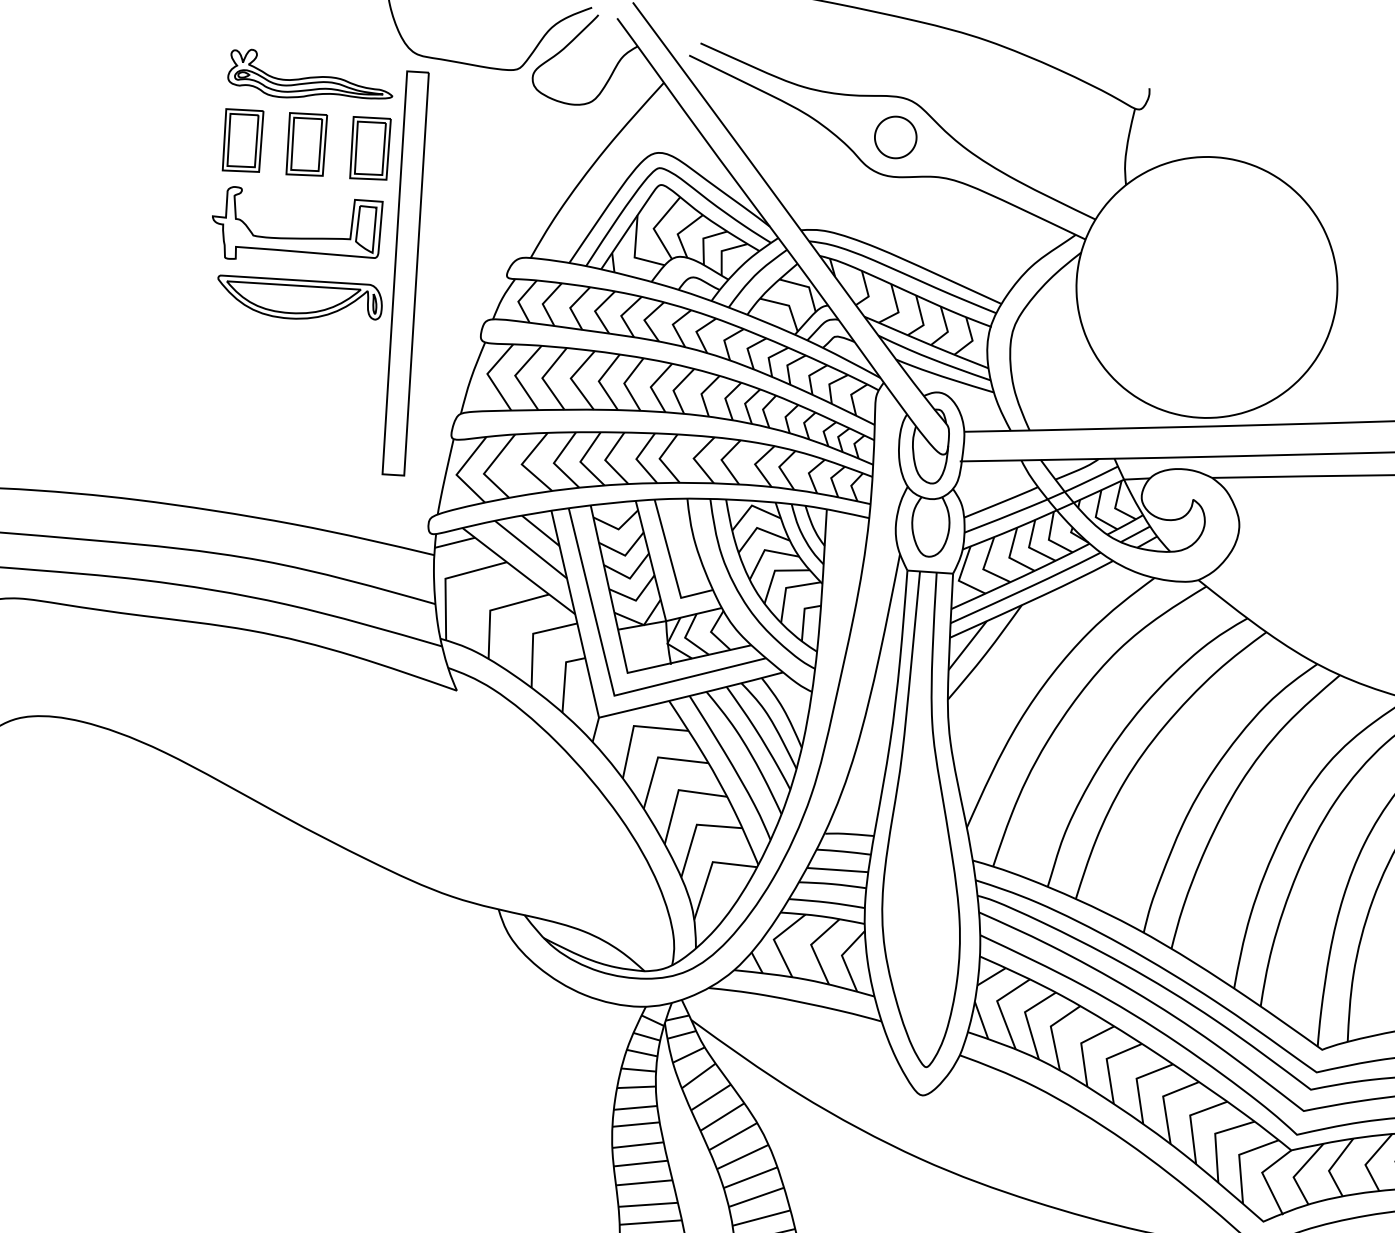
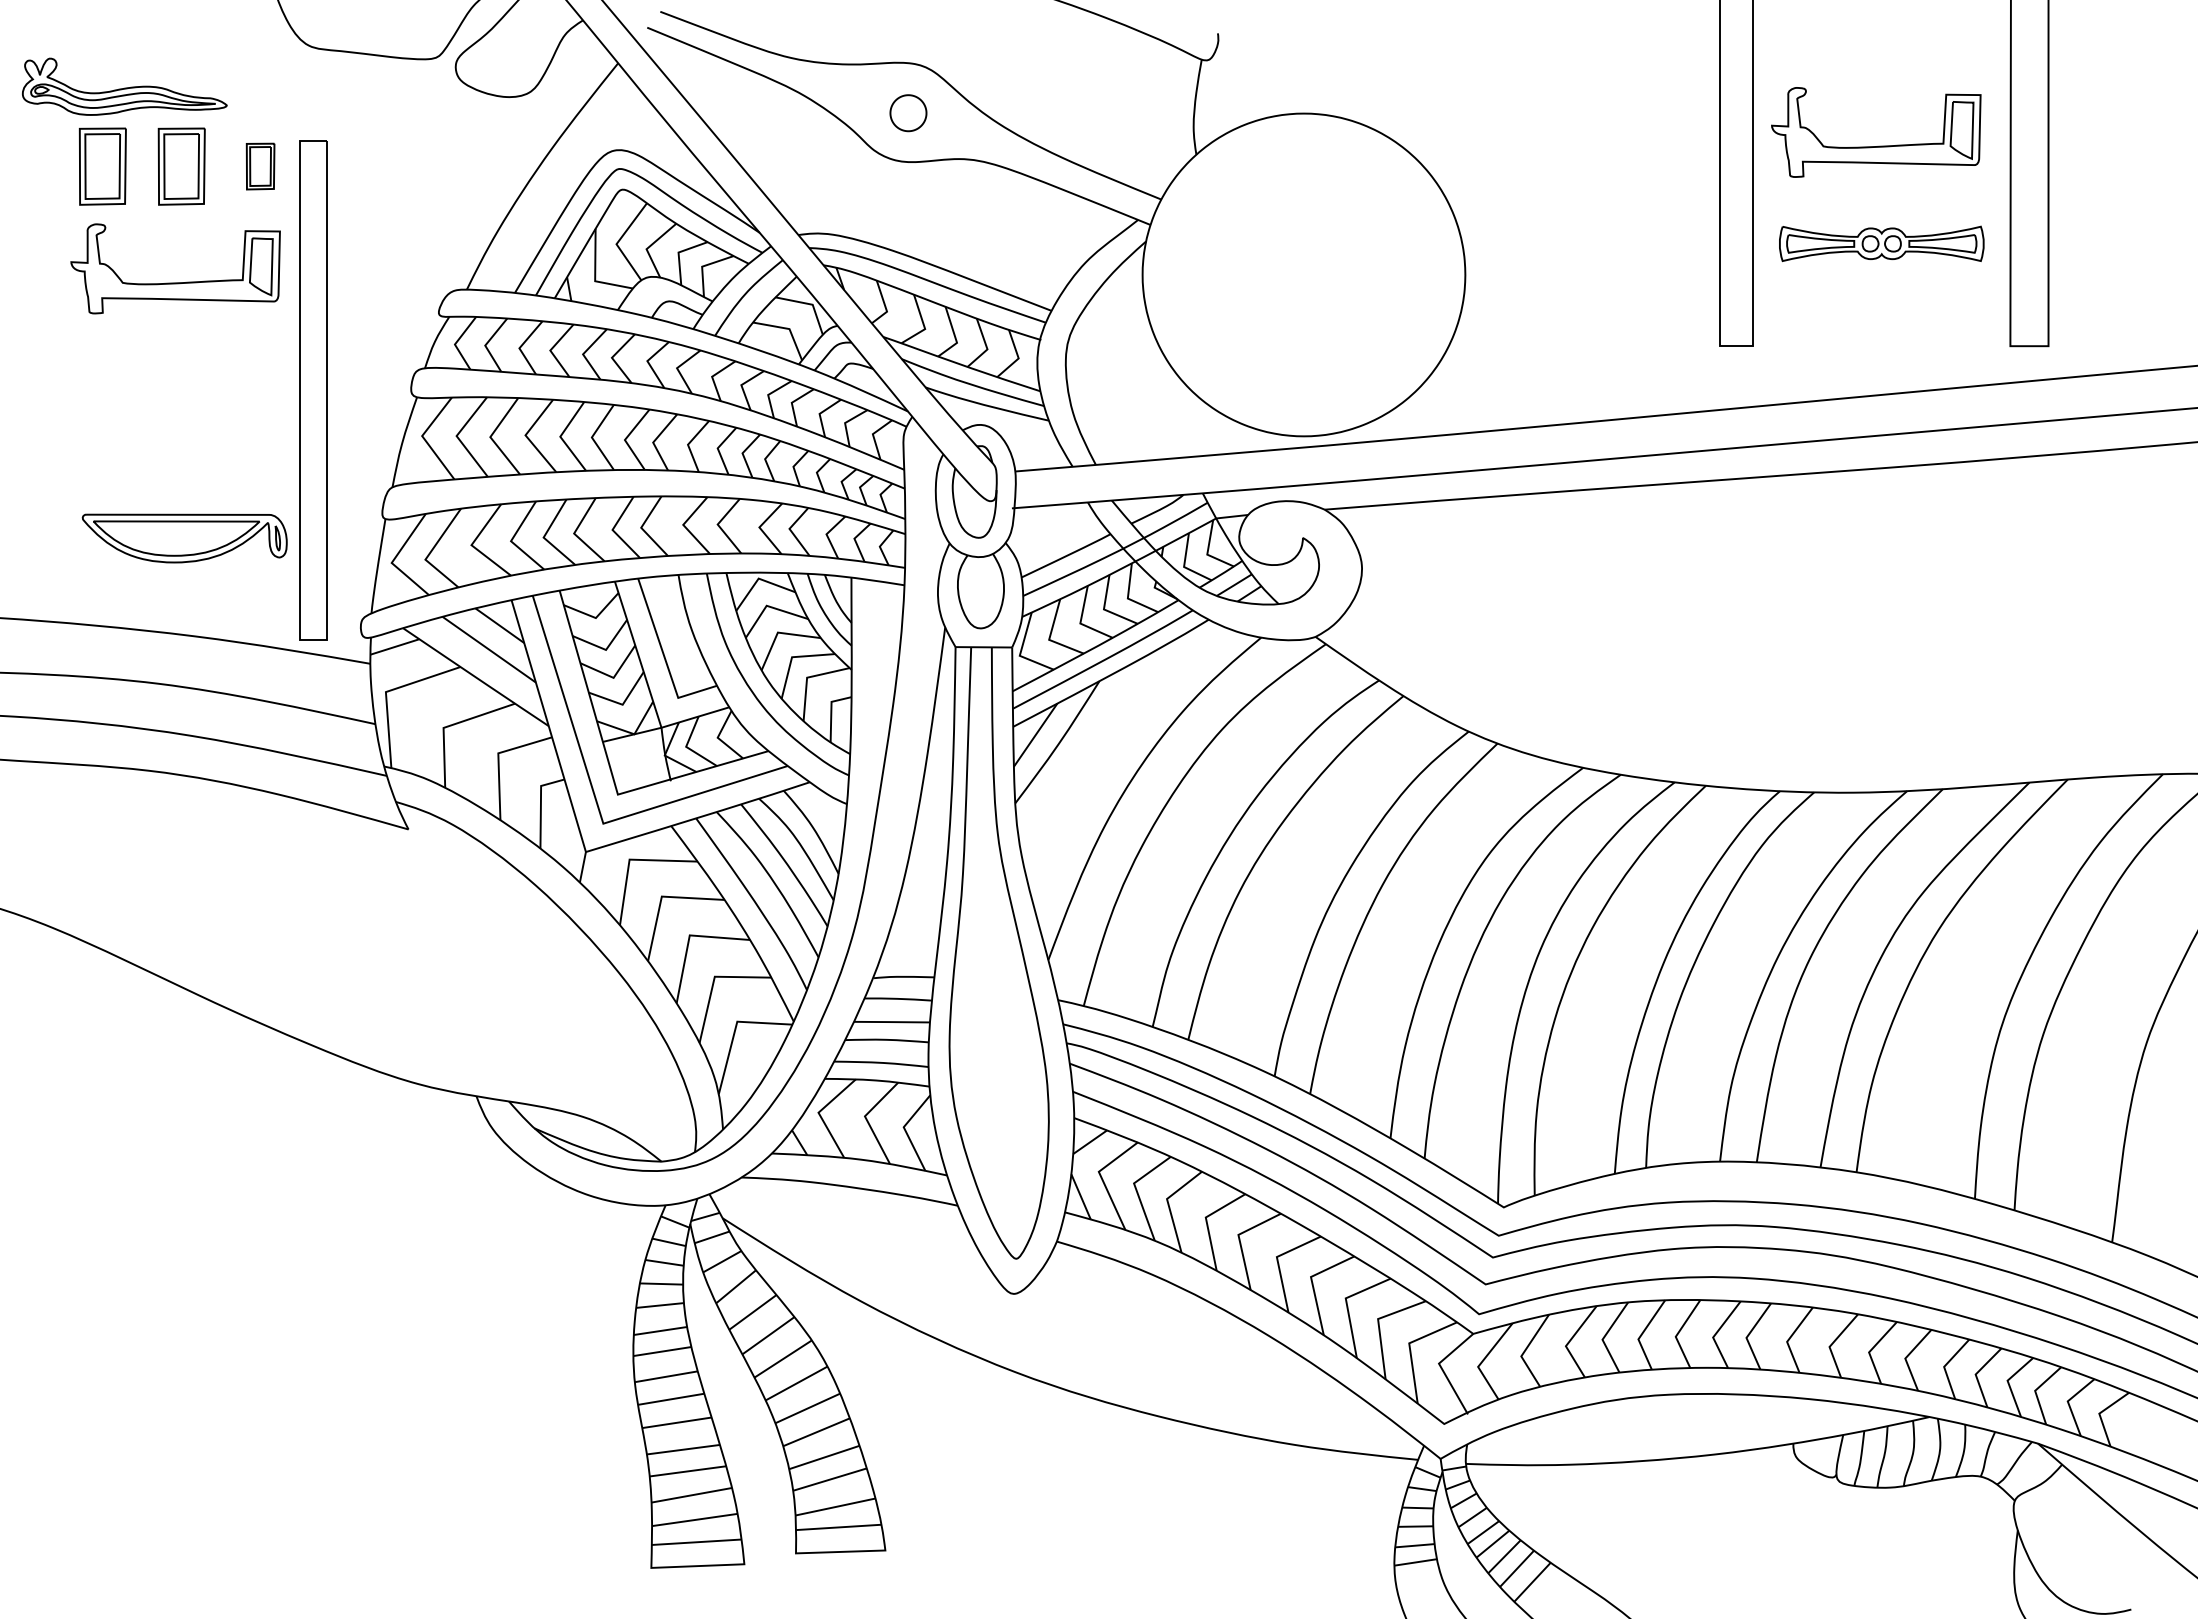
part: (310, 75) -> (124, 86), moved
part: (895, 136) -> (908, 112), size x0.7
part: (370, 148) -> (260, 166), size x0.6
part: (405, 273) -> (313, 390), moved
part: (299, 299) -> (184, 538), moved

